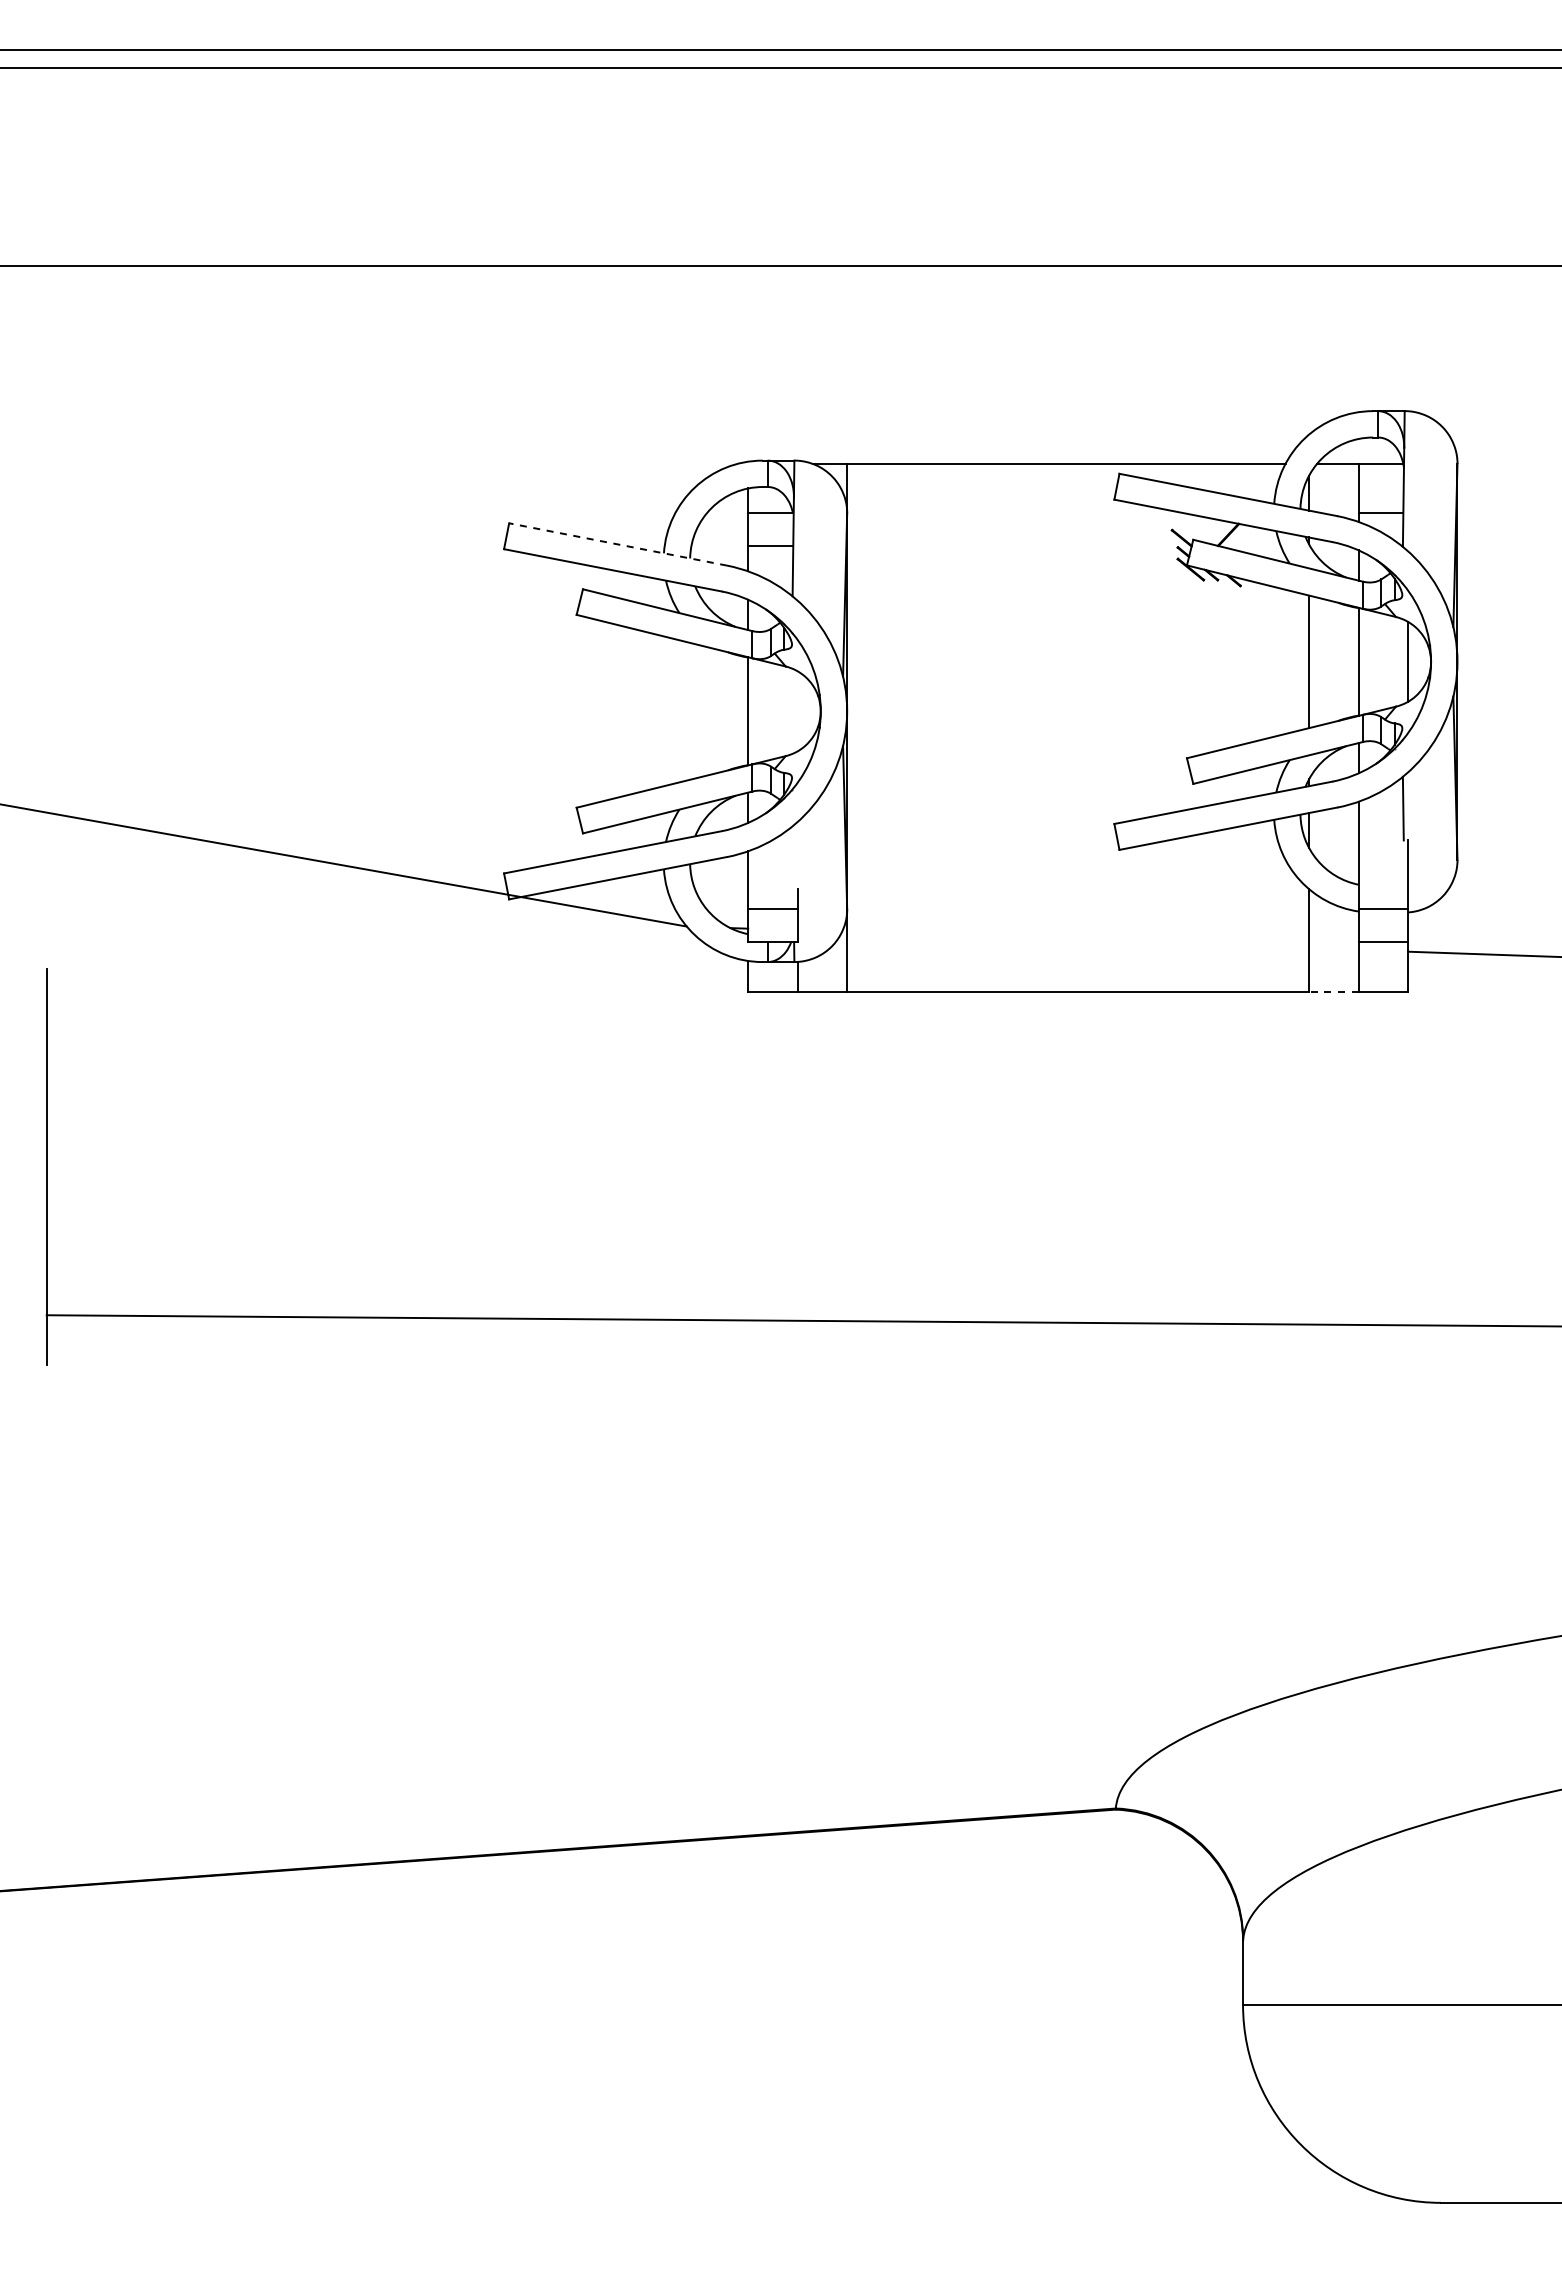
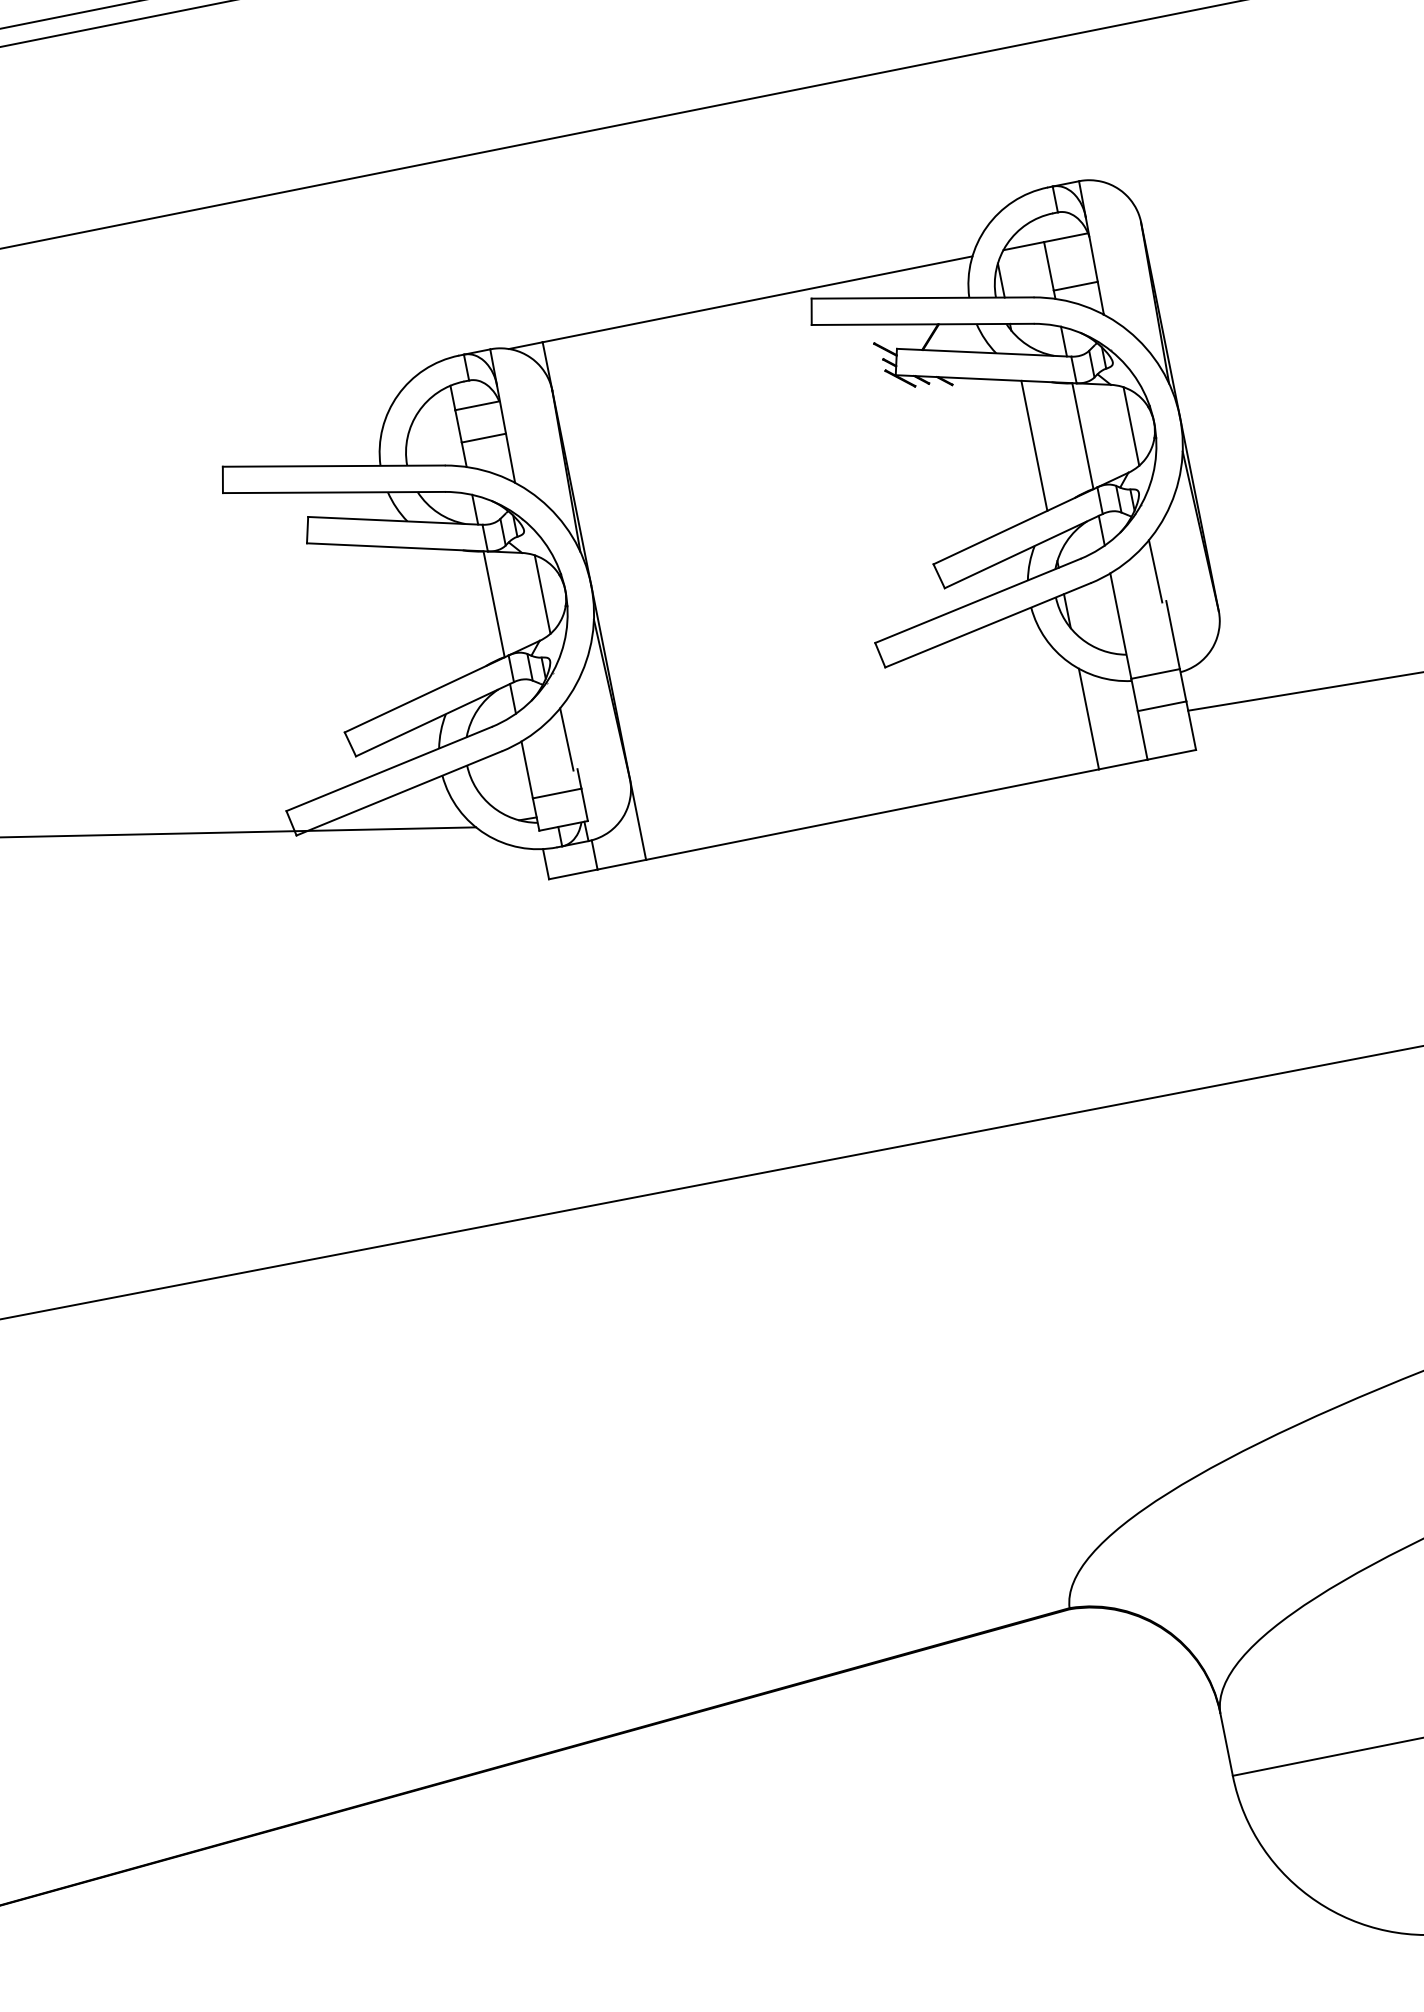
line: (618, 544) -> (334, 466), dashed -> solid
line: (797, 711) -> (542, 594), added
line: (792, 857) -> (566, 738), added
line: (1333, 991) -> (1122, 764), dashed -> solid

